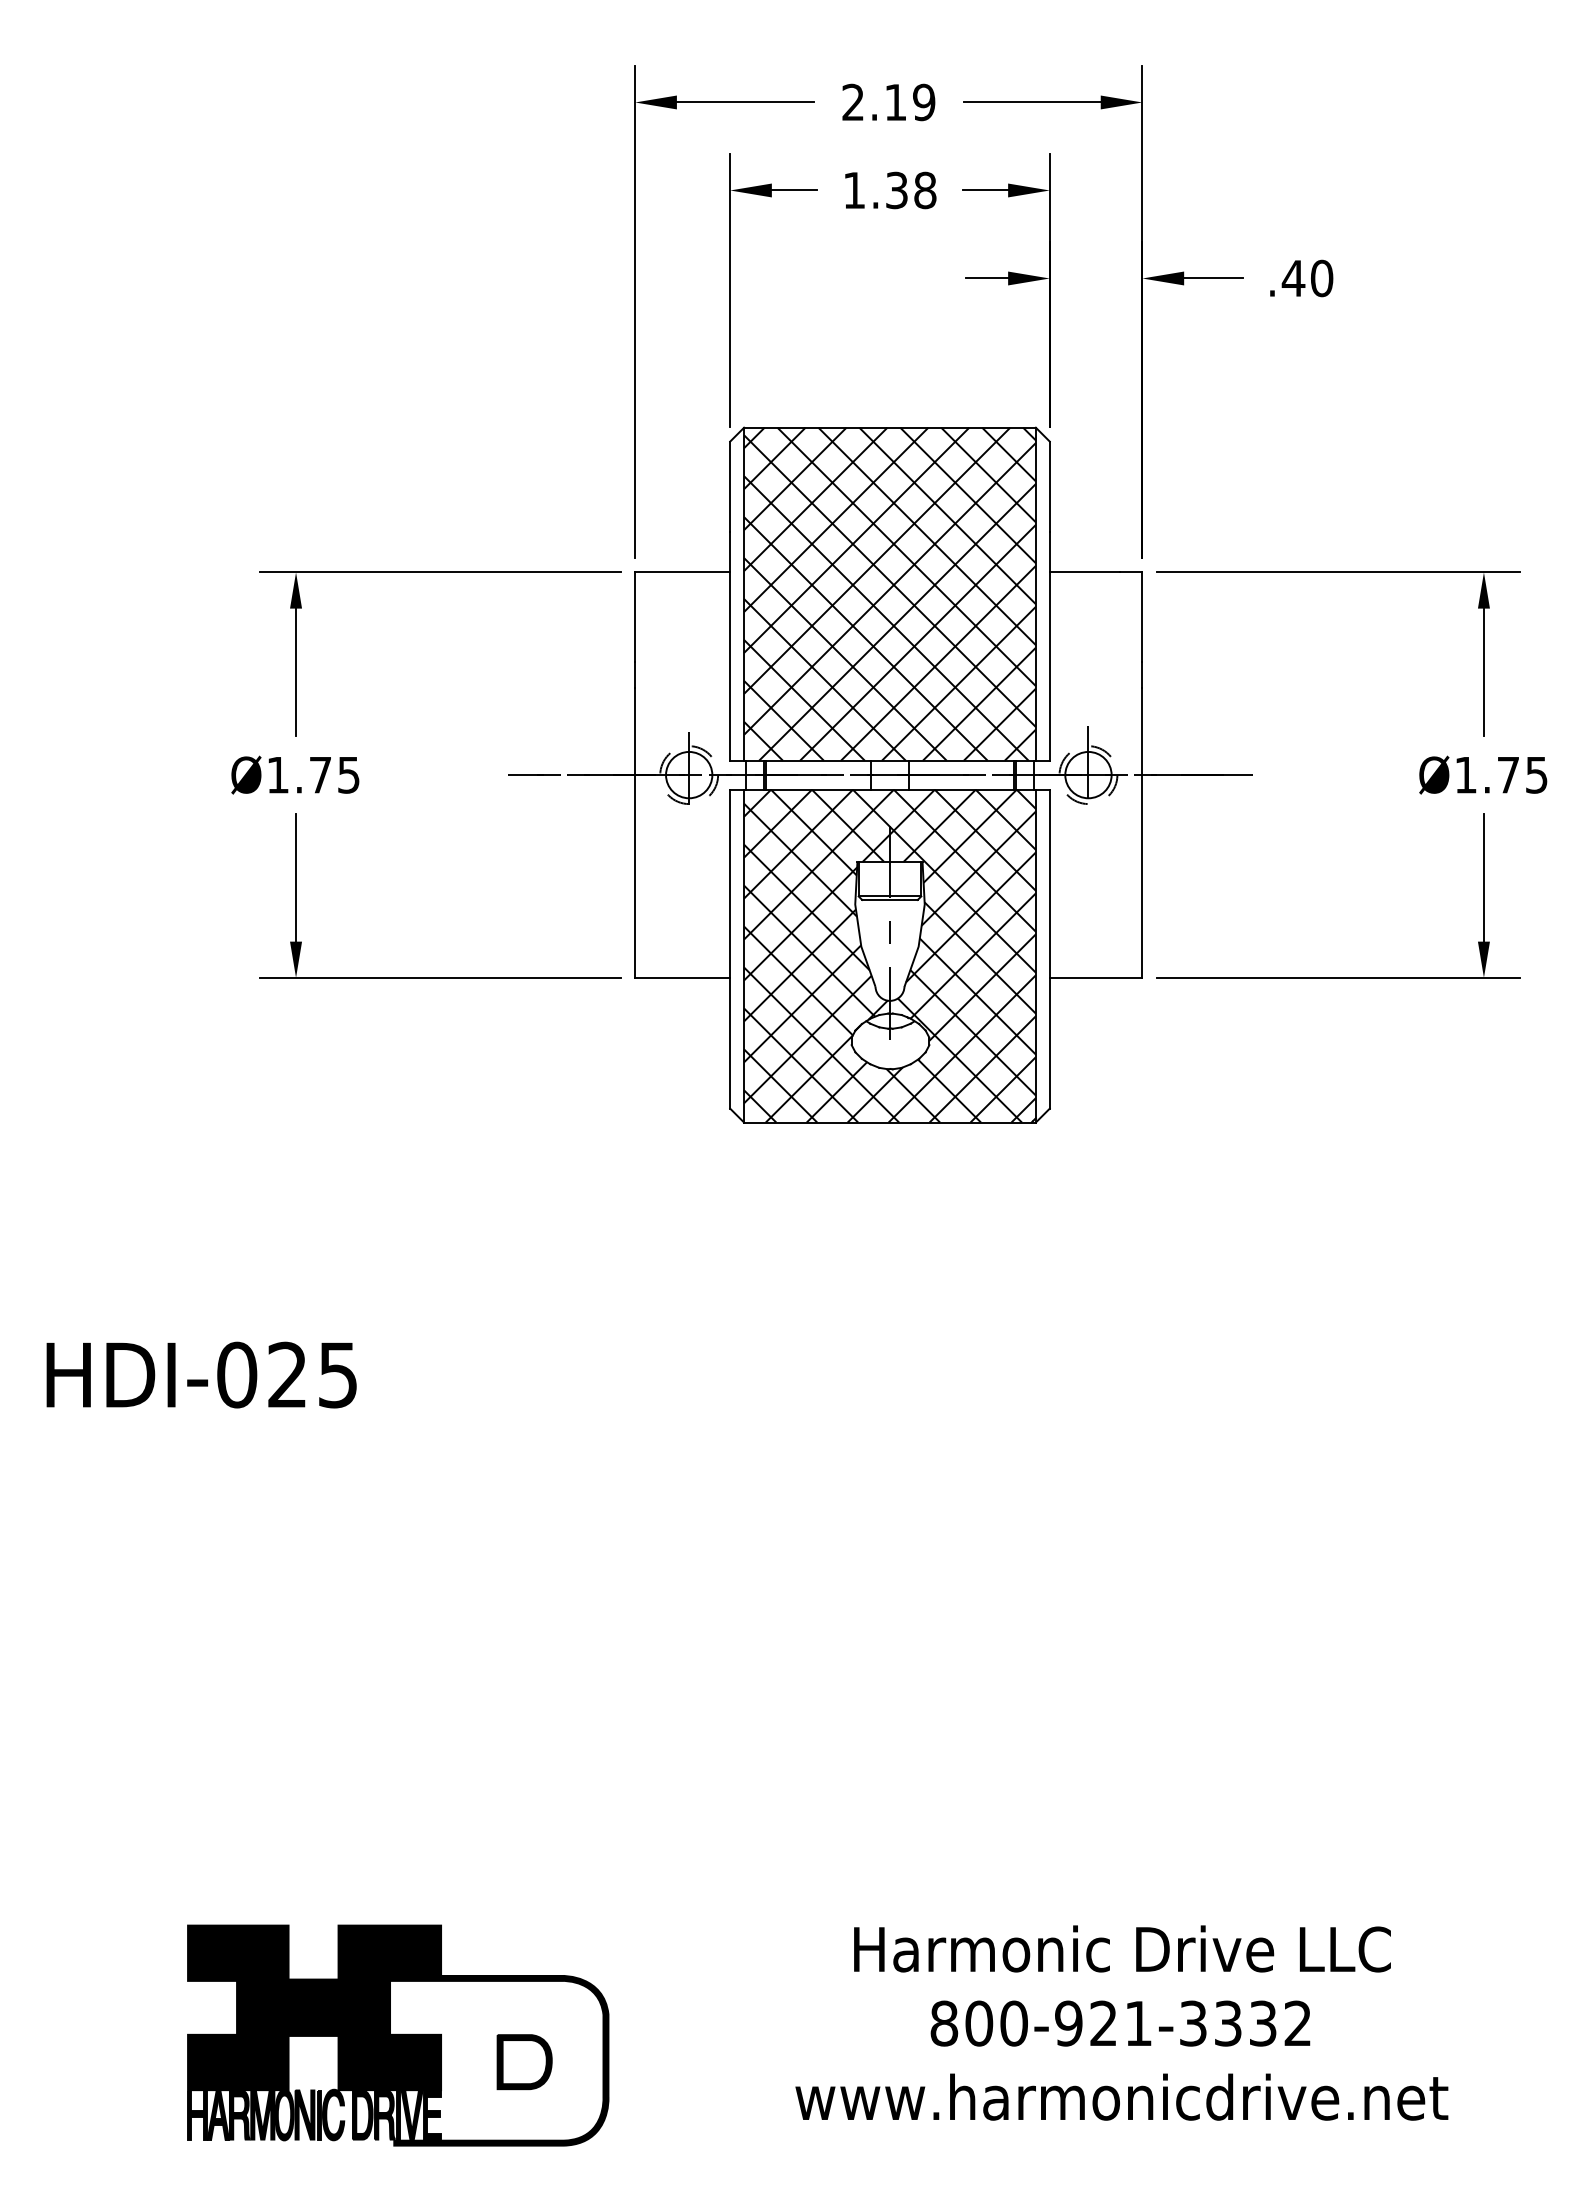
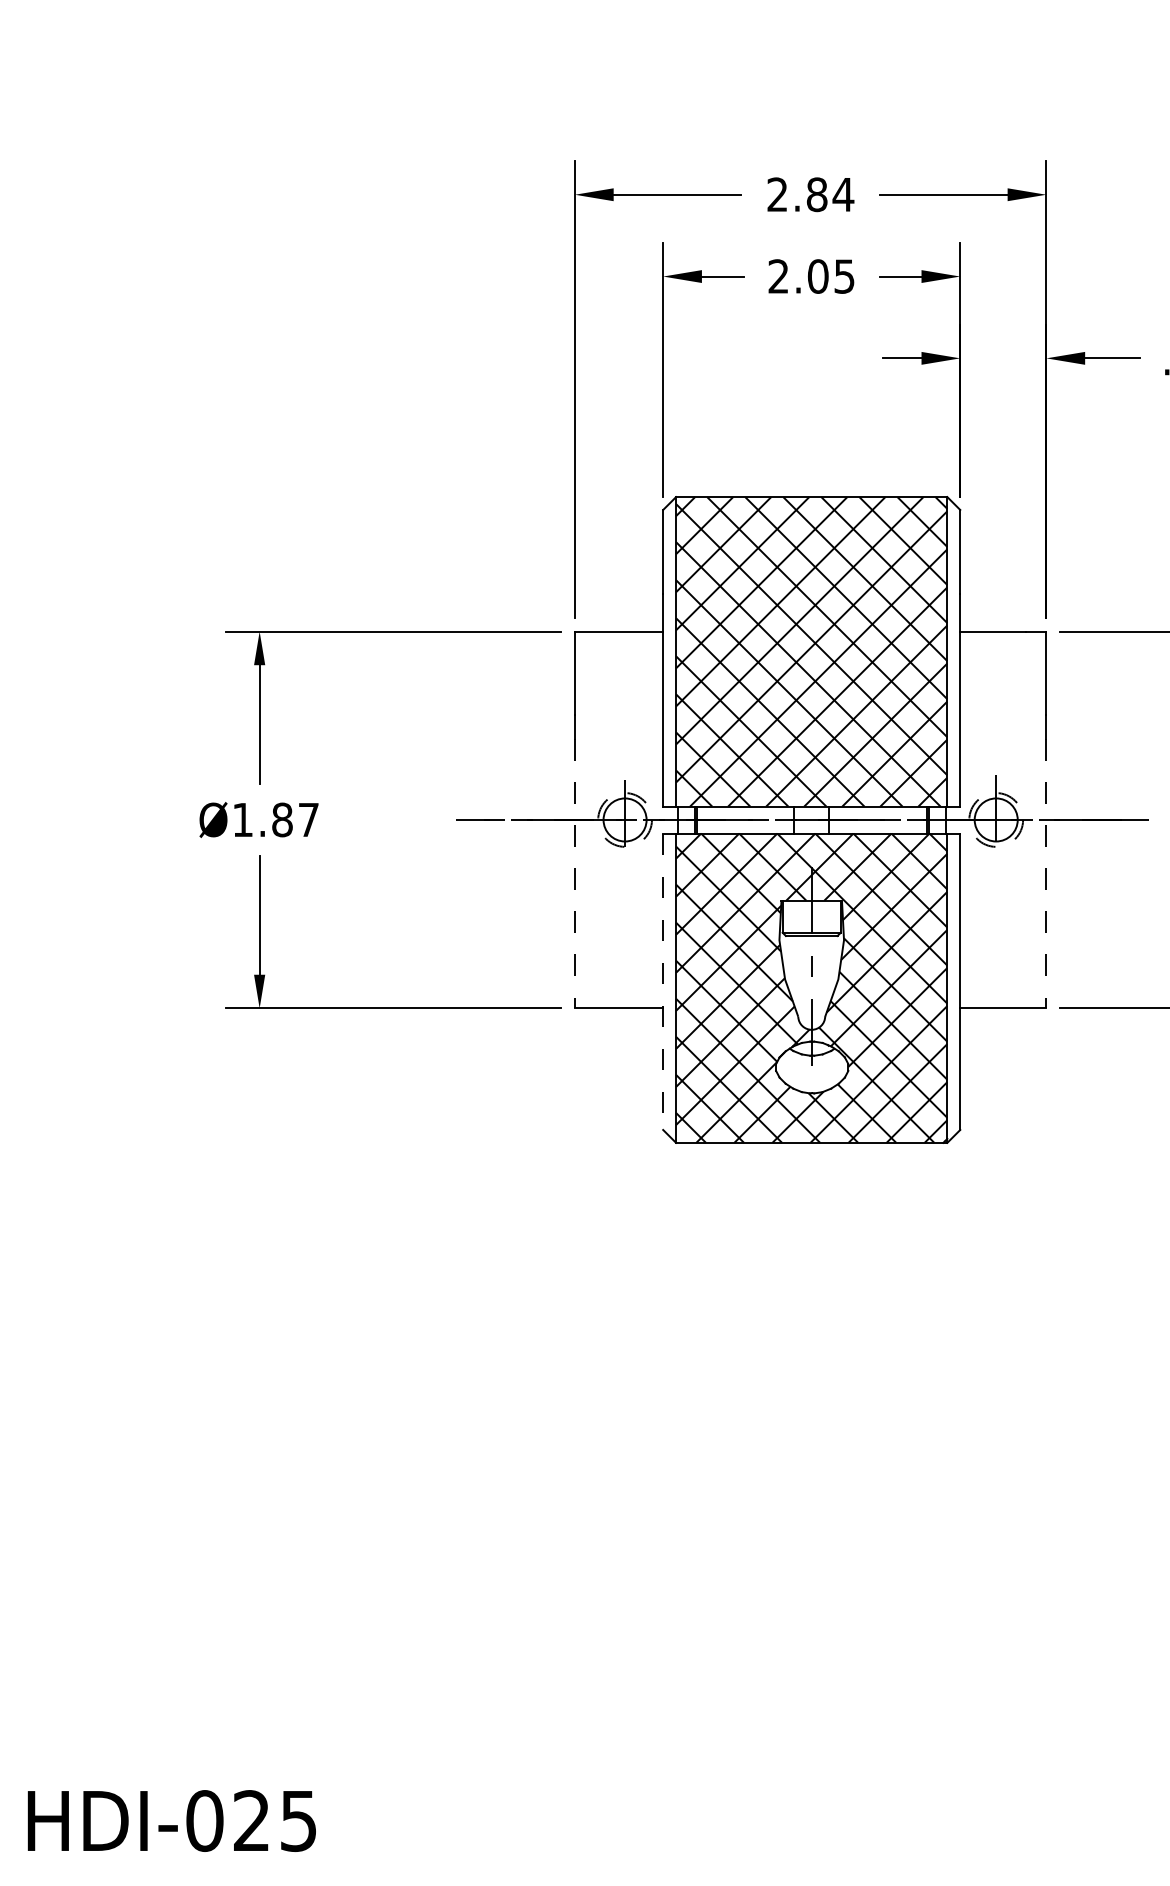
text: (909, 102) -> (829, 194), 2.19 -> 2.84
text: (889, 190) -> (811, 276), 1.38 -> 2.05
text: (334, 774) -> (295, 819), Ø1.75 -> Ø1.87
line: (635, 833) -> (575, 874), solid -> dashed
line: (1142, 833) -> (1046, 874), solid -> dashed
line: (730, 949) -> (663, 982), solid -> dashed
text: (201, 1374) -> (171, 1820), moved

